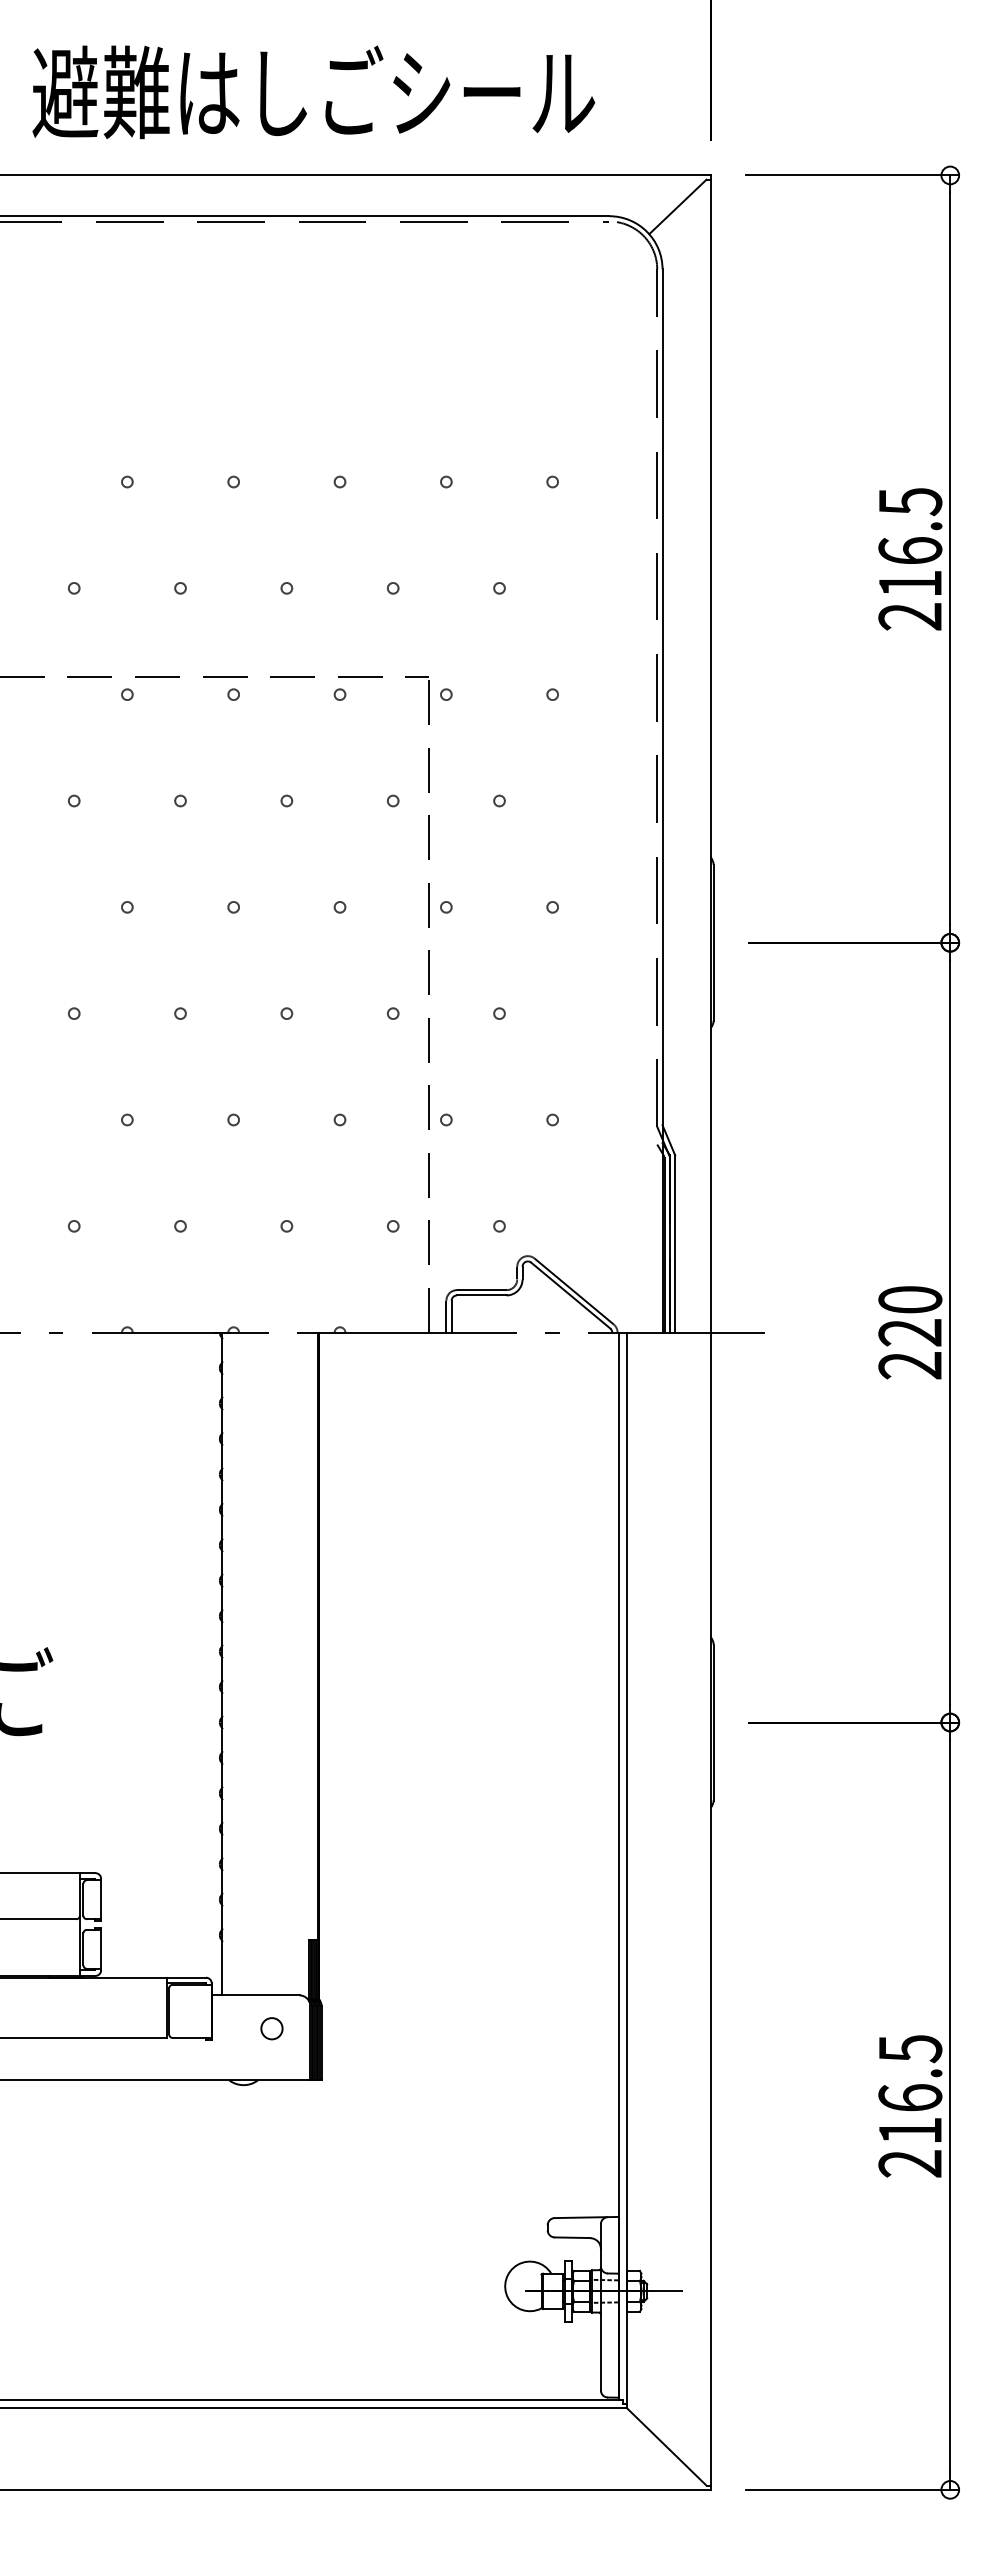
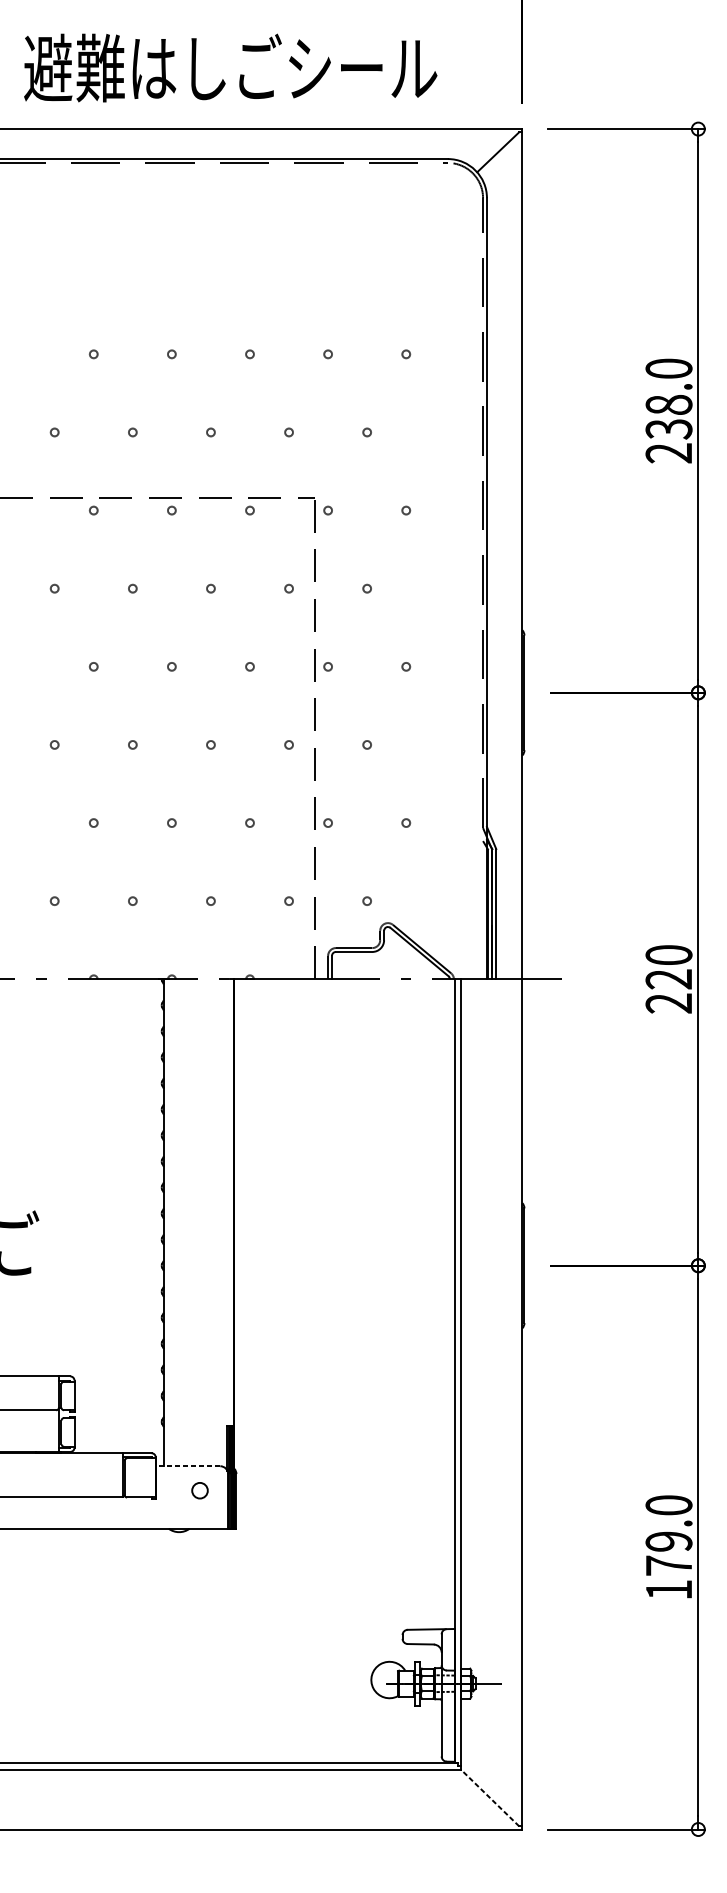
text: (910, 543) -> (669, 399), 216.5 -> 238.0
line: (255, 1995) -> (187, 1466), solid -> dashed
text: (910, 2106) -> (669, 1547), 216.5 -> 179.0
line: (666, 2446) -> (489, 1797), solid -> dashed

